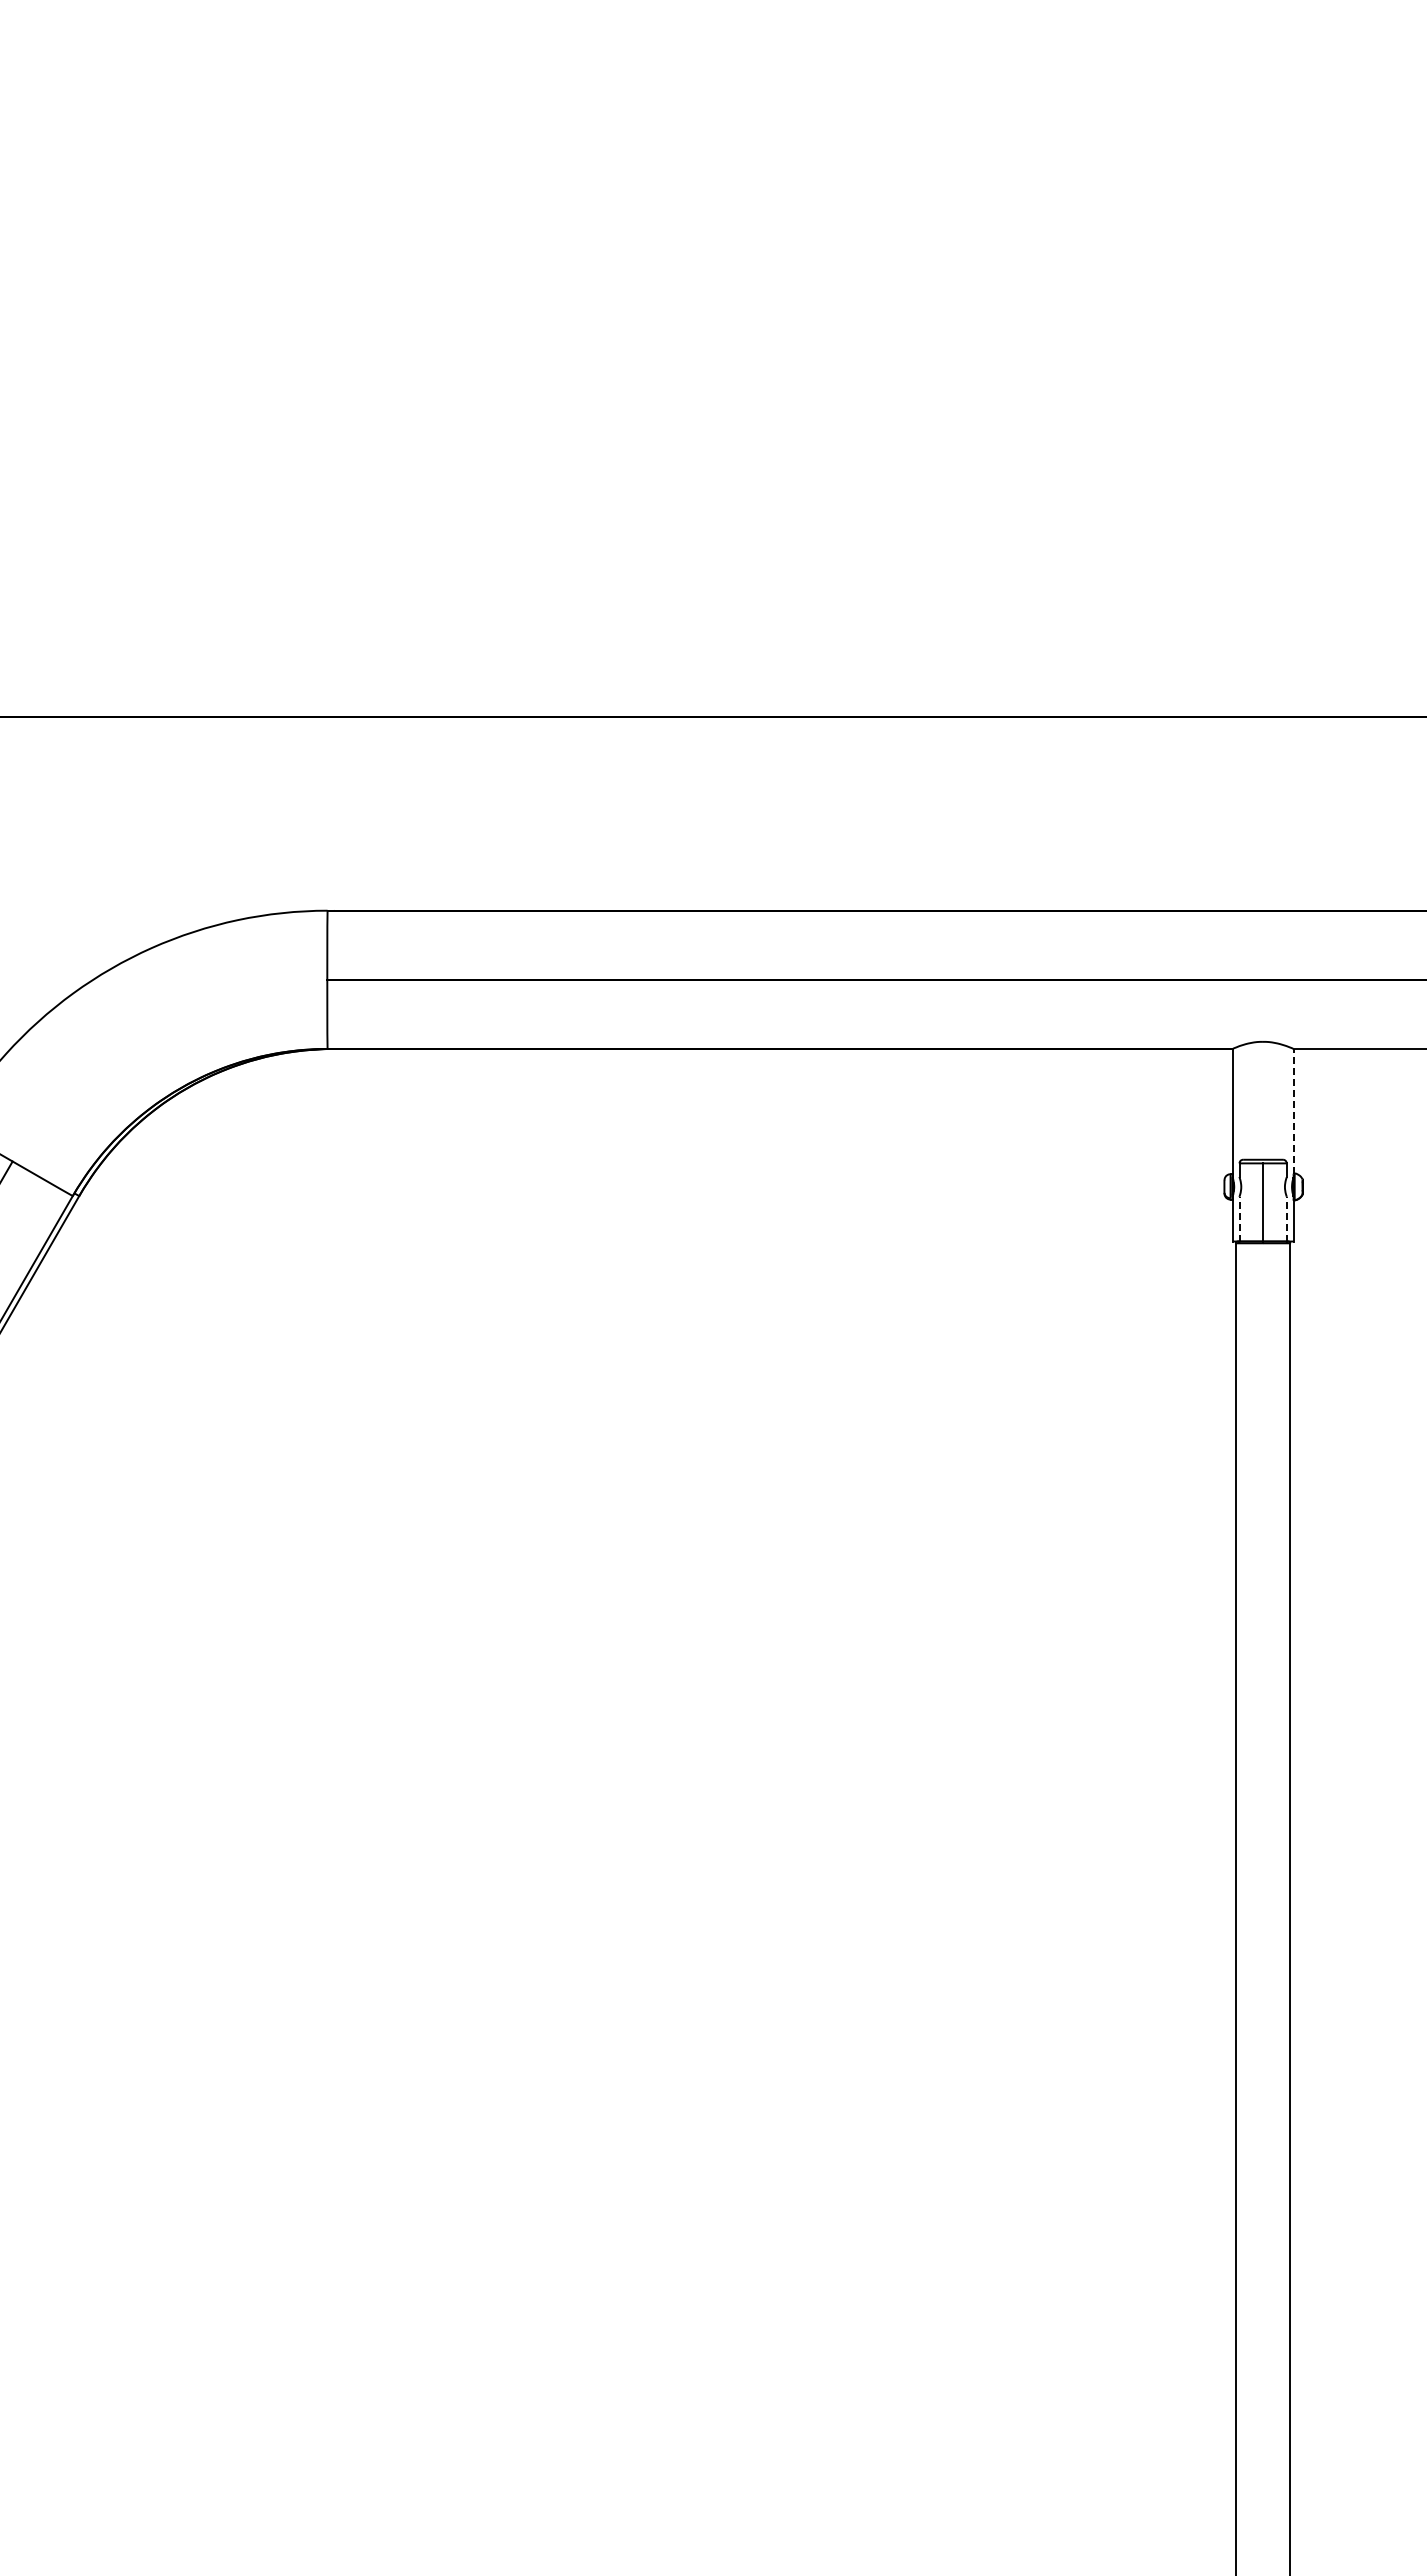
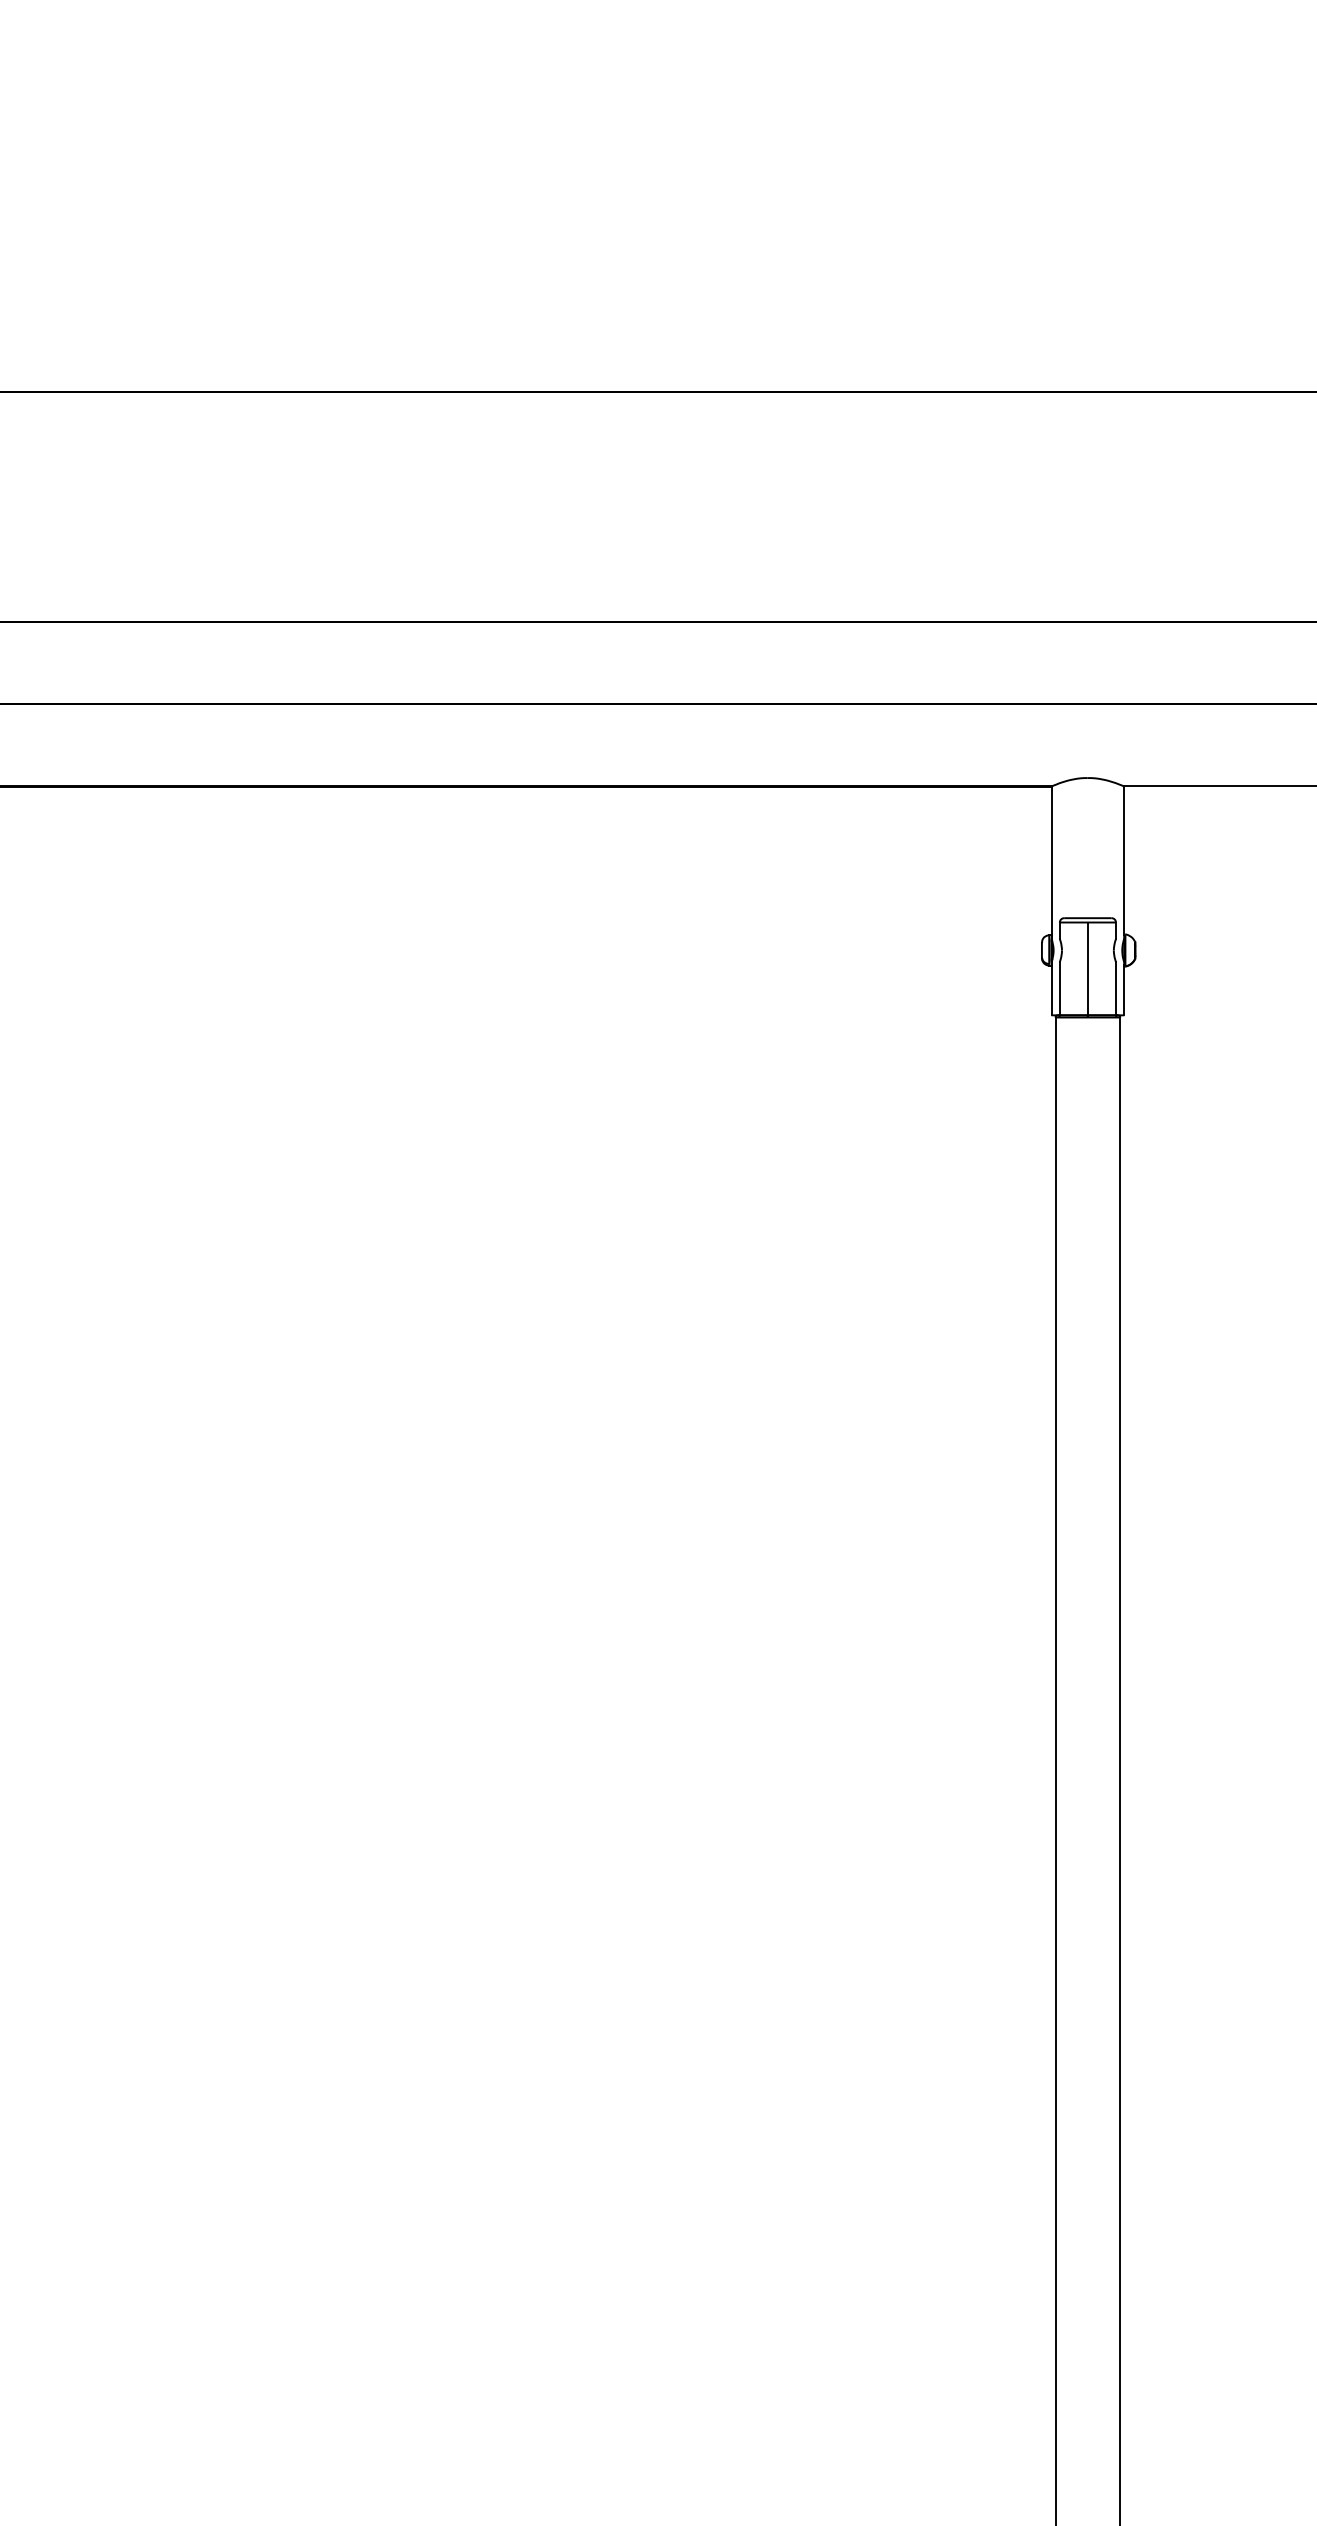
line: (1293, 1111) -> (1124, 860), dashed -> solid
line: (1239, 1218) -> (1059, 987), dashed -> solid
line: (1286, 1218) -> (1115, 987), dashed -> solid

